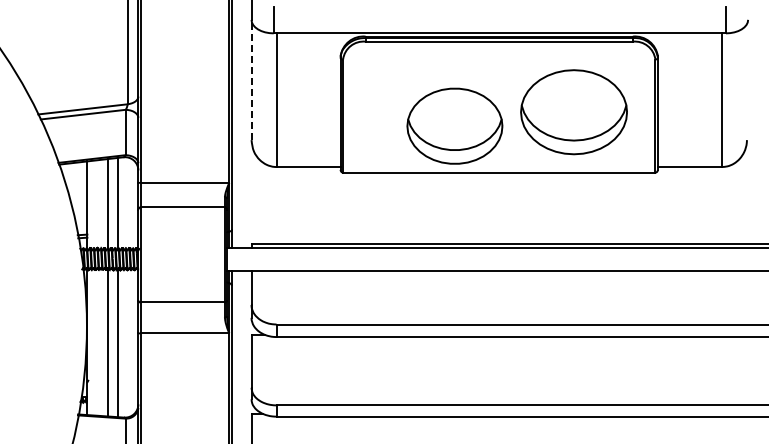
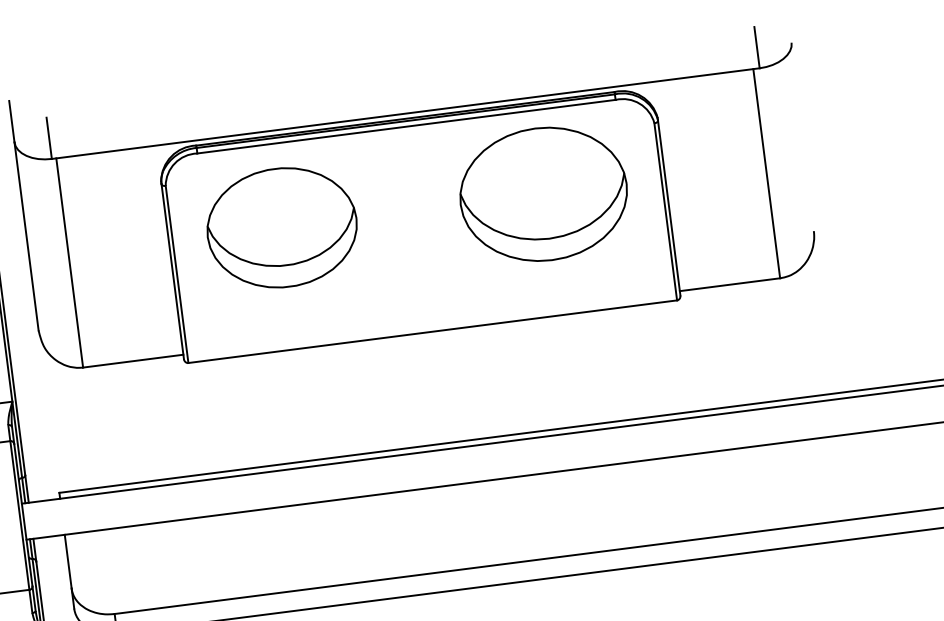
line: (251, 79) -> (26, 235), dashed -> solid
part: (573, 112) -> (542, 194), moved
part: (454, 125) -> (281, 226), moved

